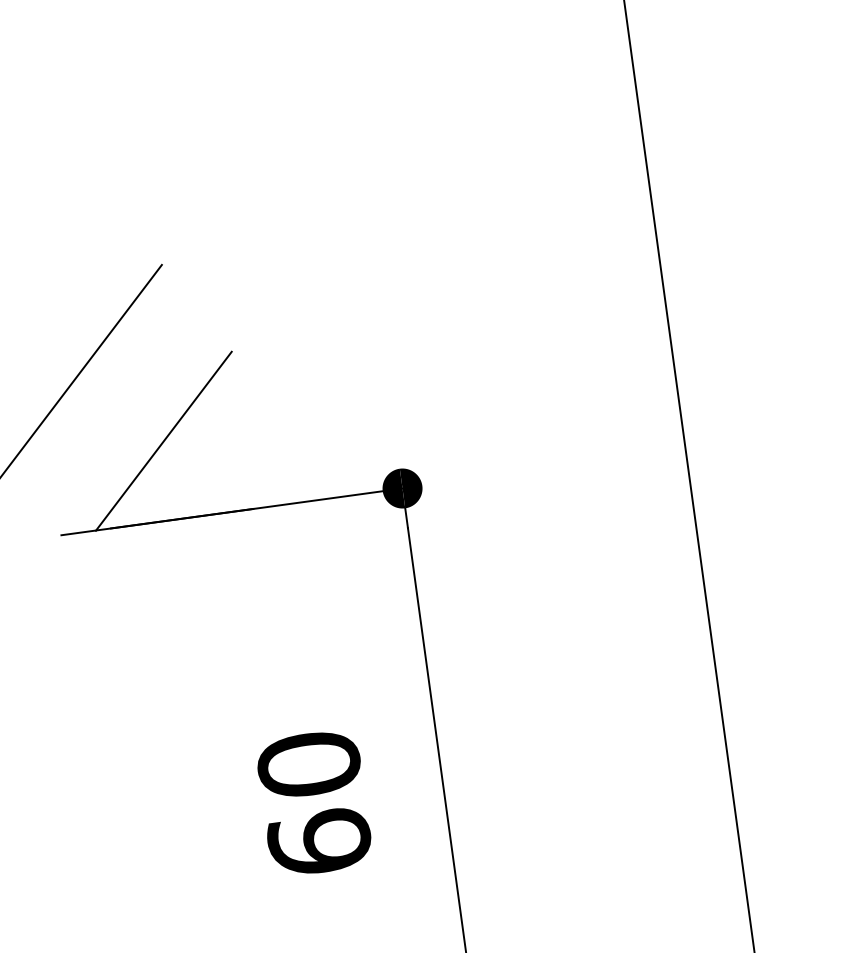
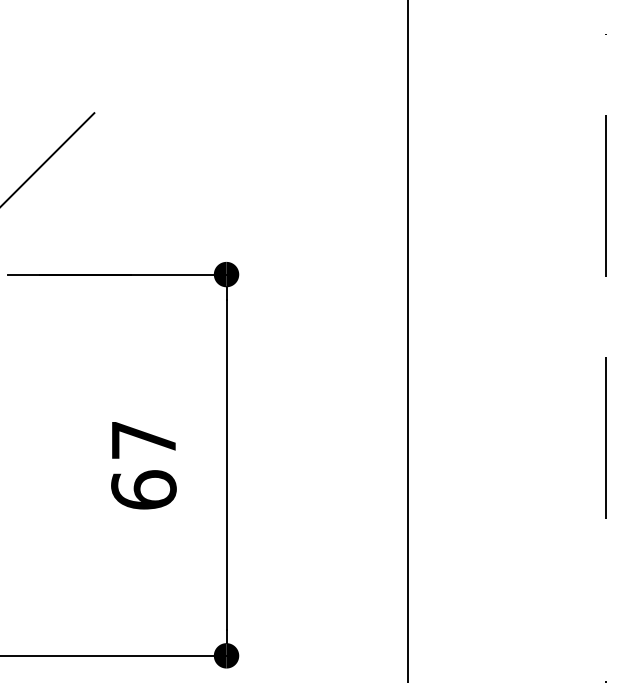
line: (162, 440) -> (79, 223), removed
text: (308, 763) -> (143, 439), 60 -> 67

